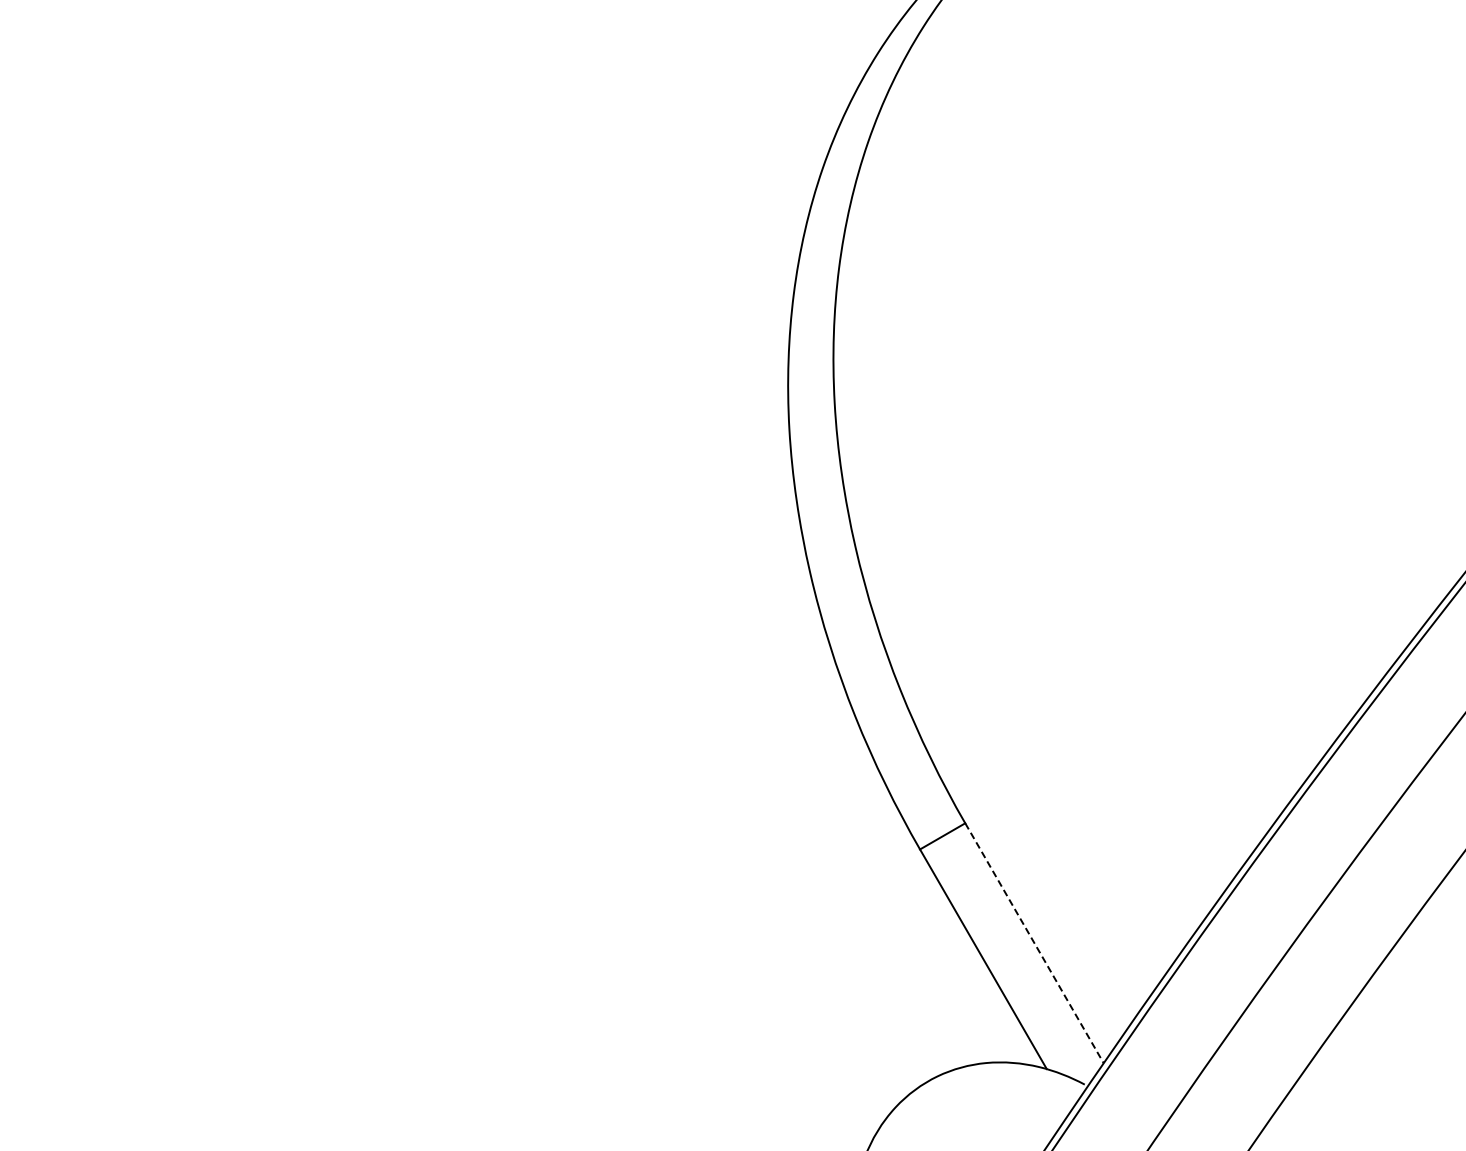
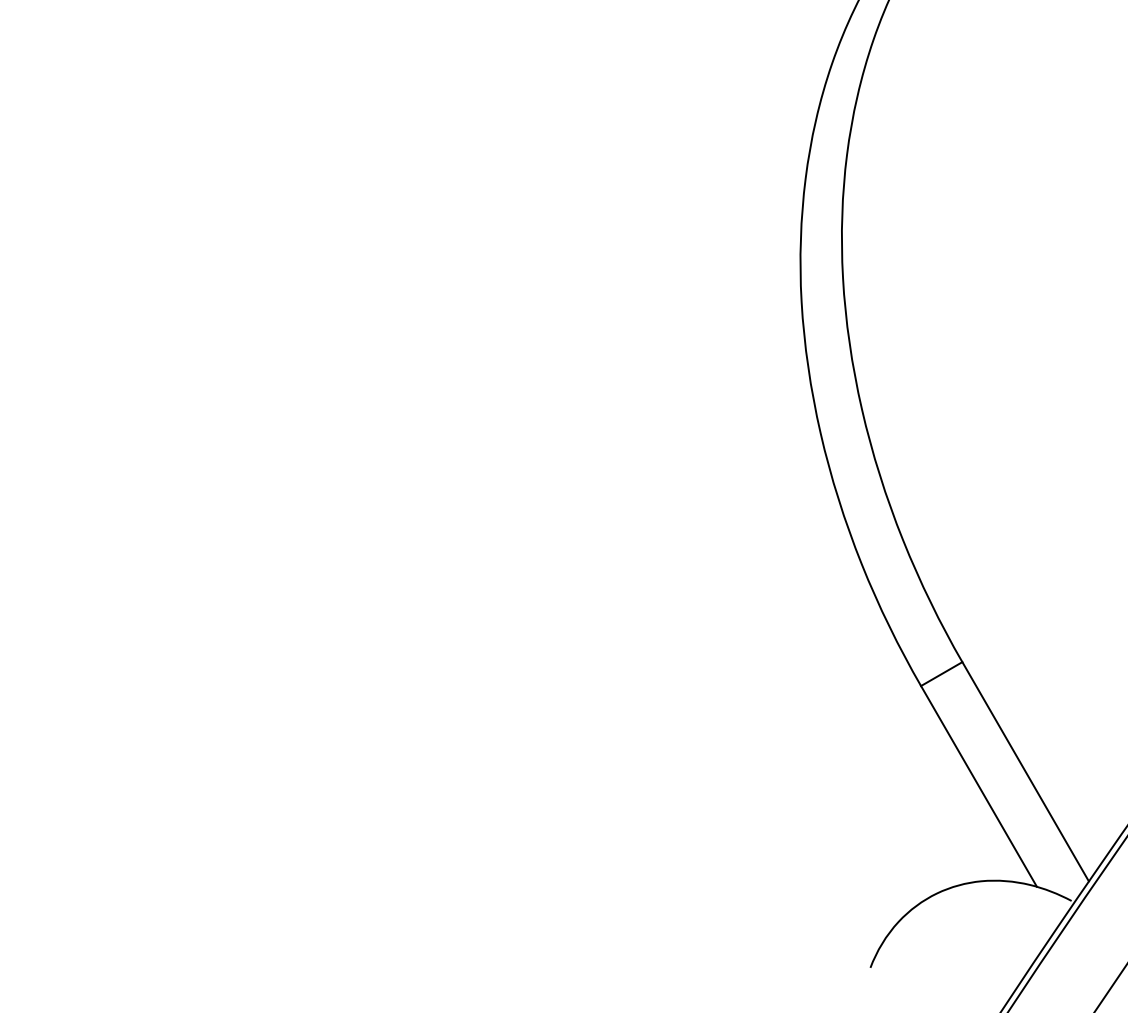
line: (1034, 943) -> (1025, 771), dashed -> solid

